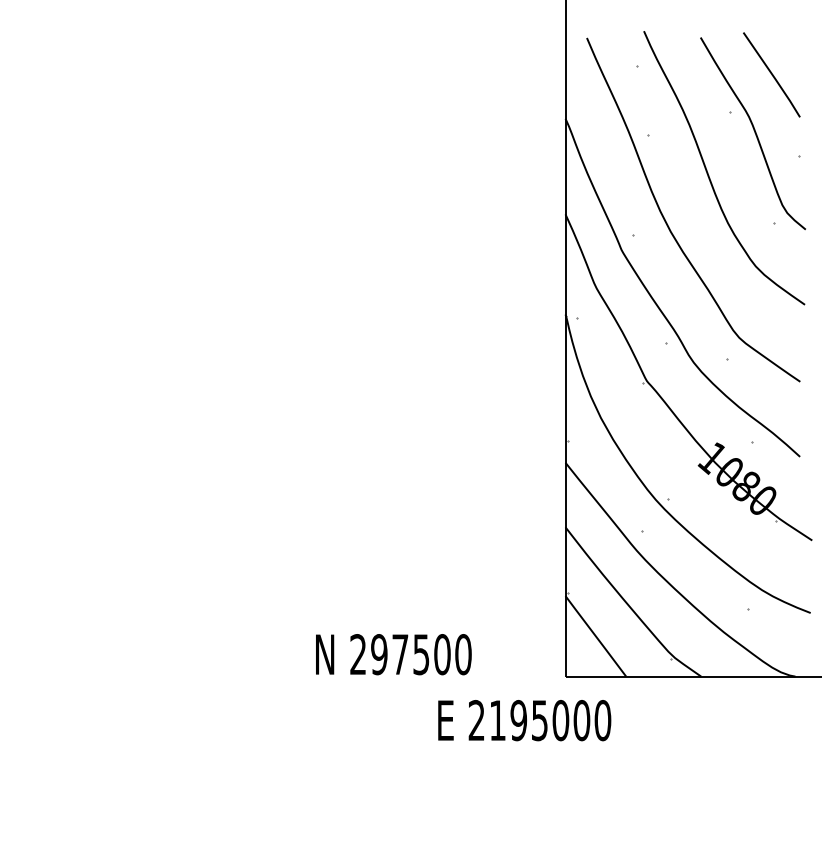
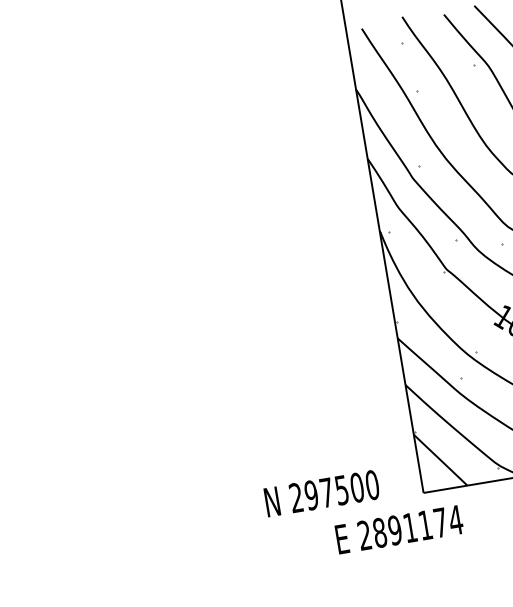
text: (393, 654) -> (321, 493), moved
text: (550, 720) -> (418, 526), 2195000 -> 2891174

